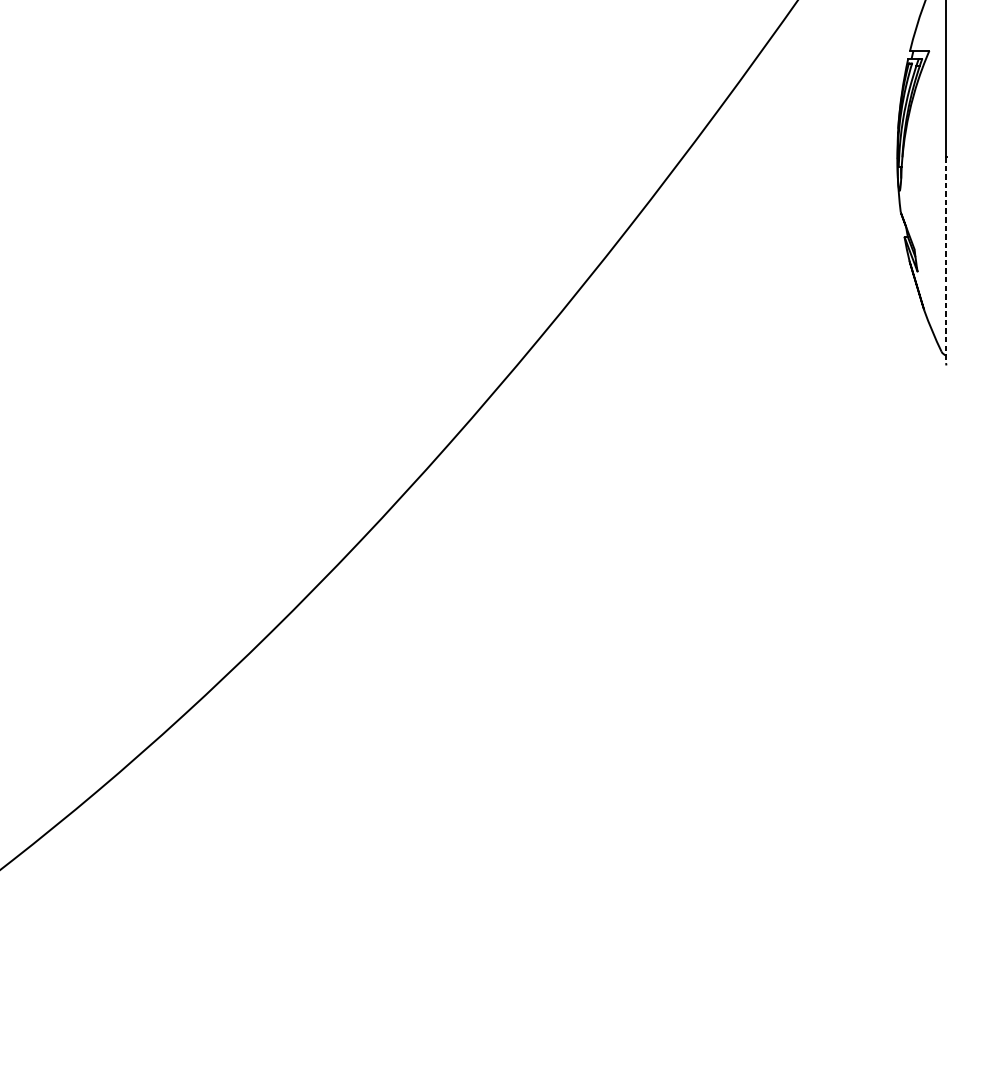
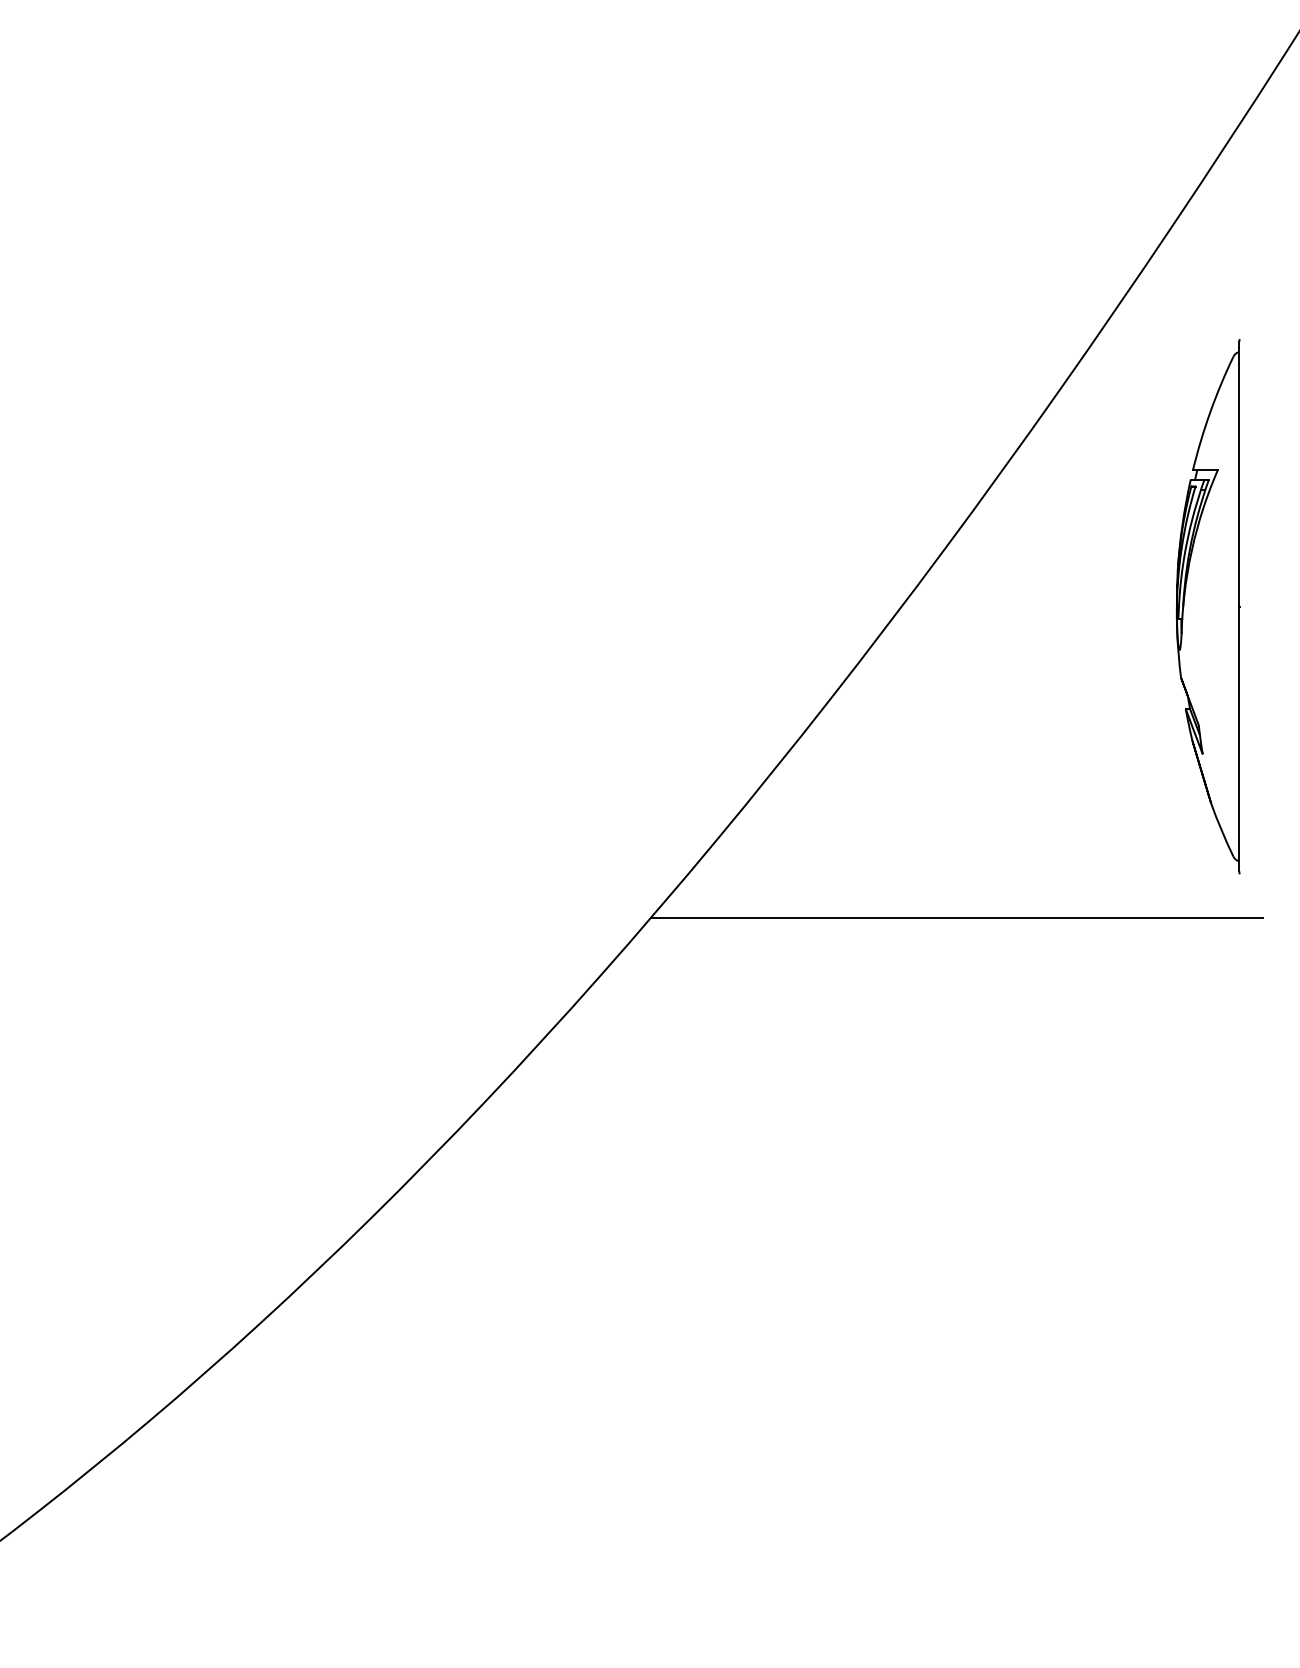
line: (946, 260) -> (1239, 739), dashed -> solid
line: (725, 399) -> (956, 917), added

